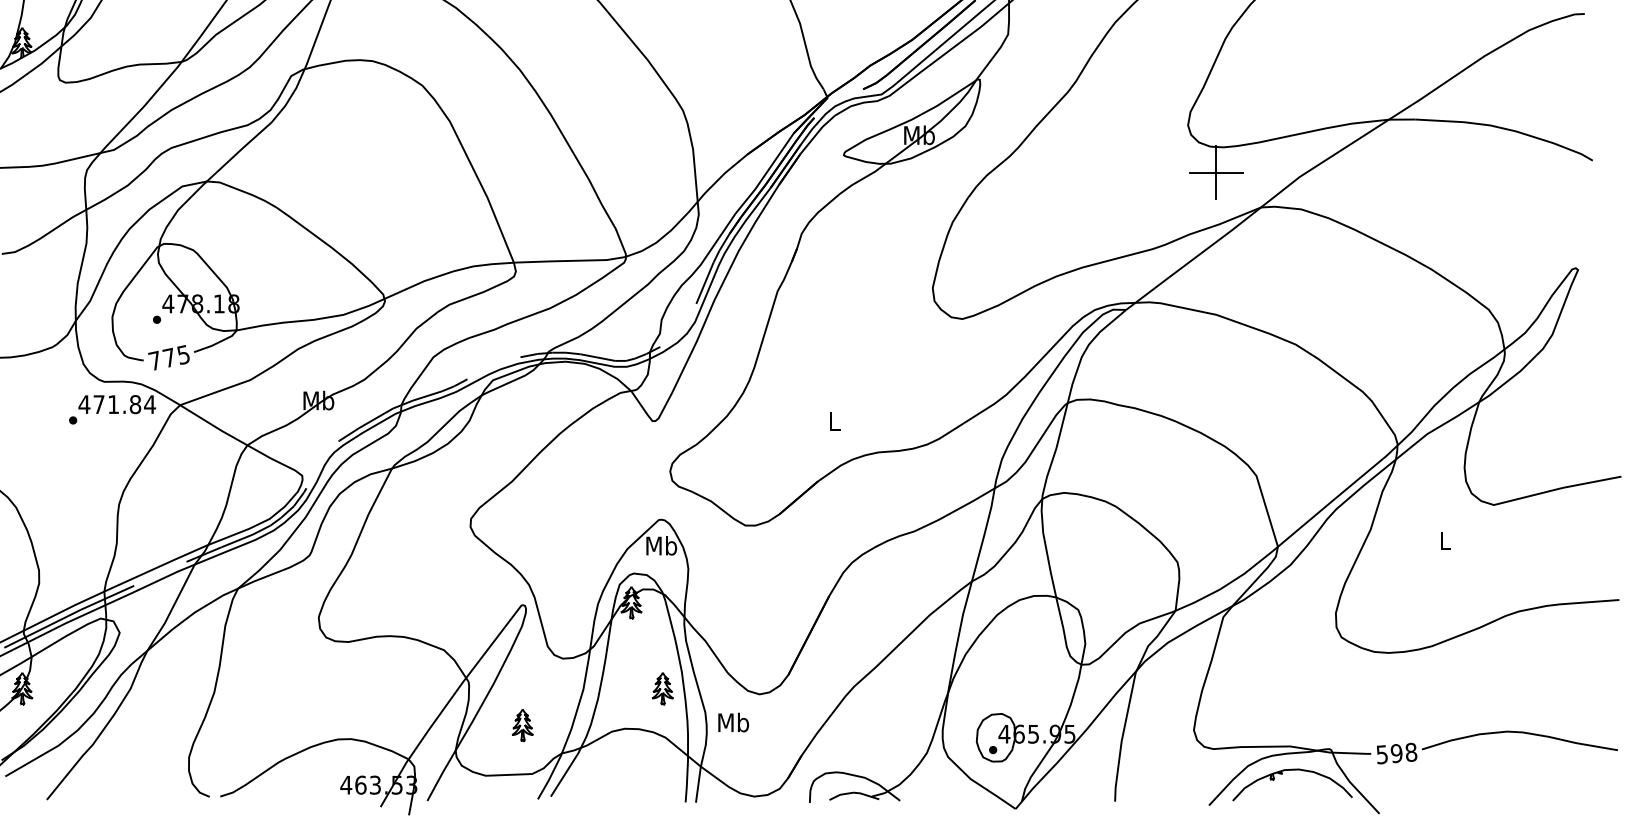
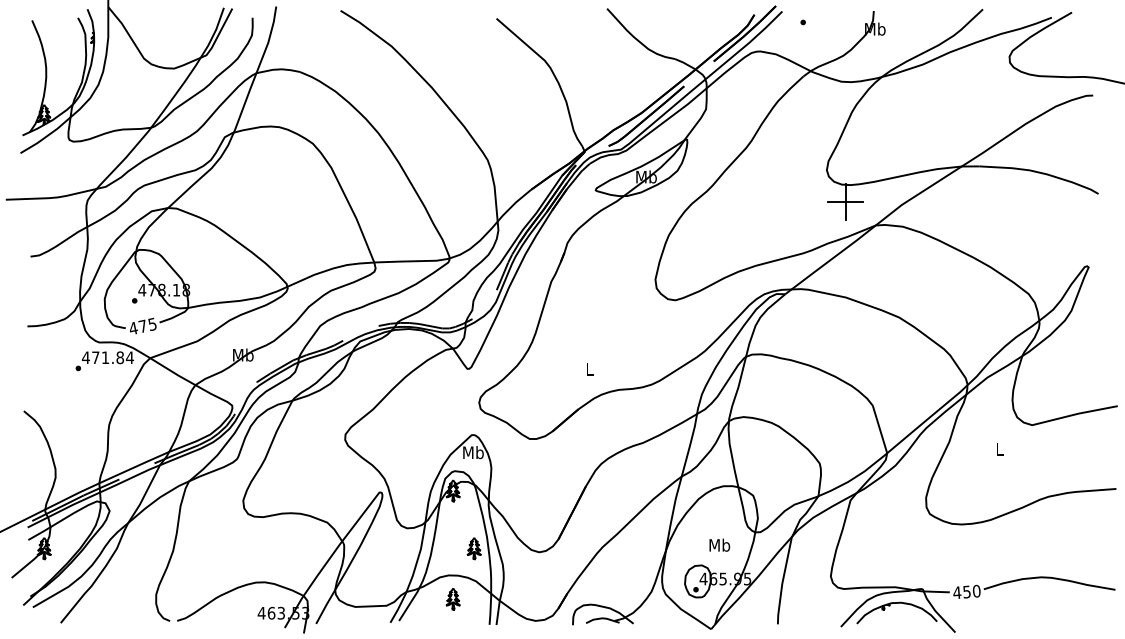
text: (153, 359) -> (132, 327), 775 -> 475
text: (733, 721) -> (719, 544), moved
part: (521, 725) -> (452, 599), moved
text: (1396, 754) -> (966, 592), 598 -> 450

